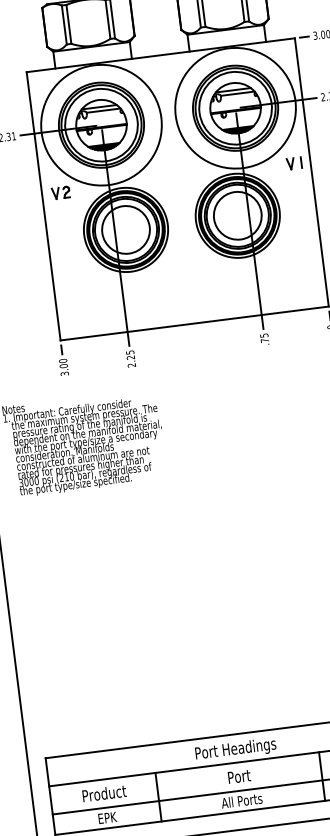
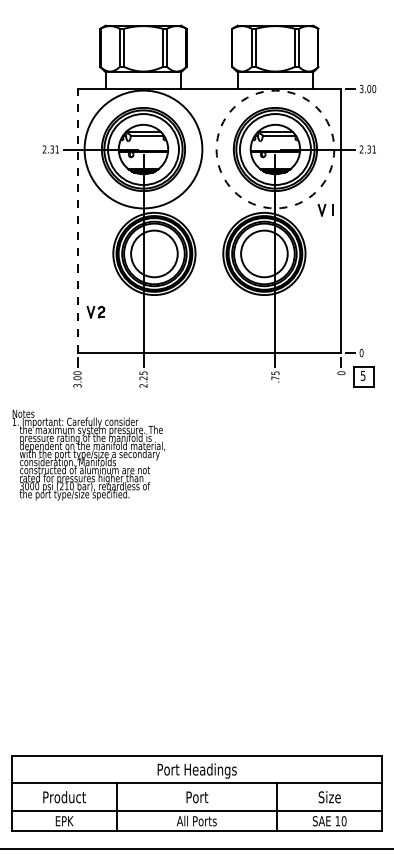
circle: (235, 108) -> (275, 149), solid -> dashed
part: (60, 192) -> (95, 311), moved
line: (43, 206) -> (77, 221), solid -> dashed

